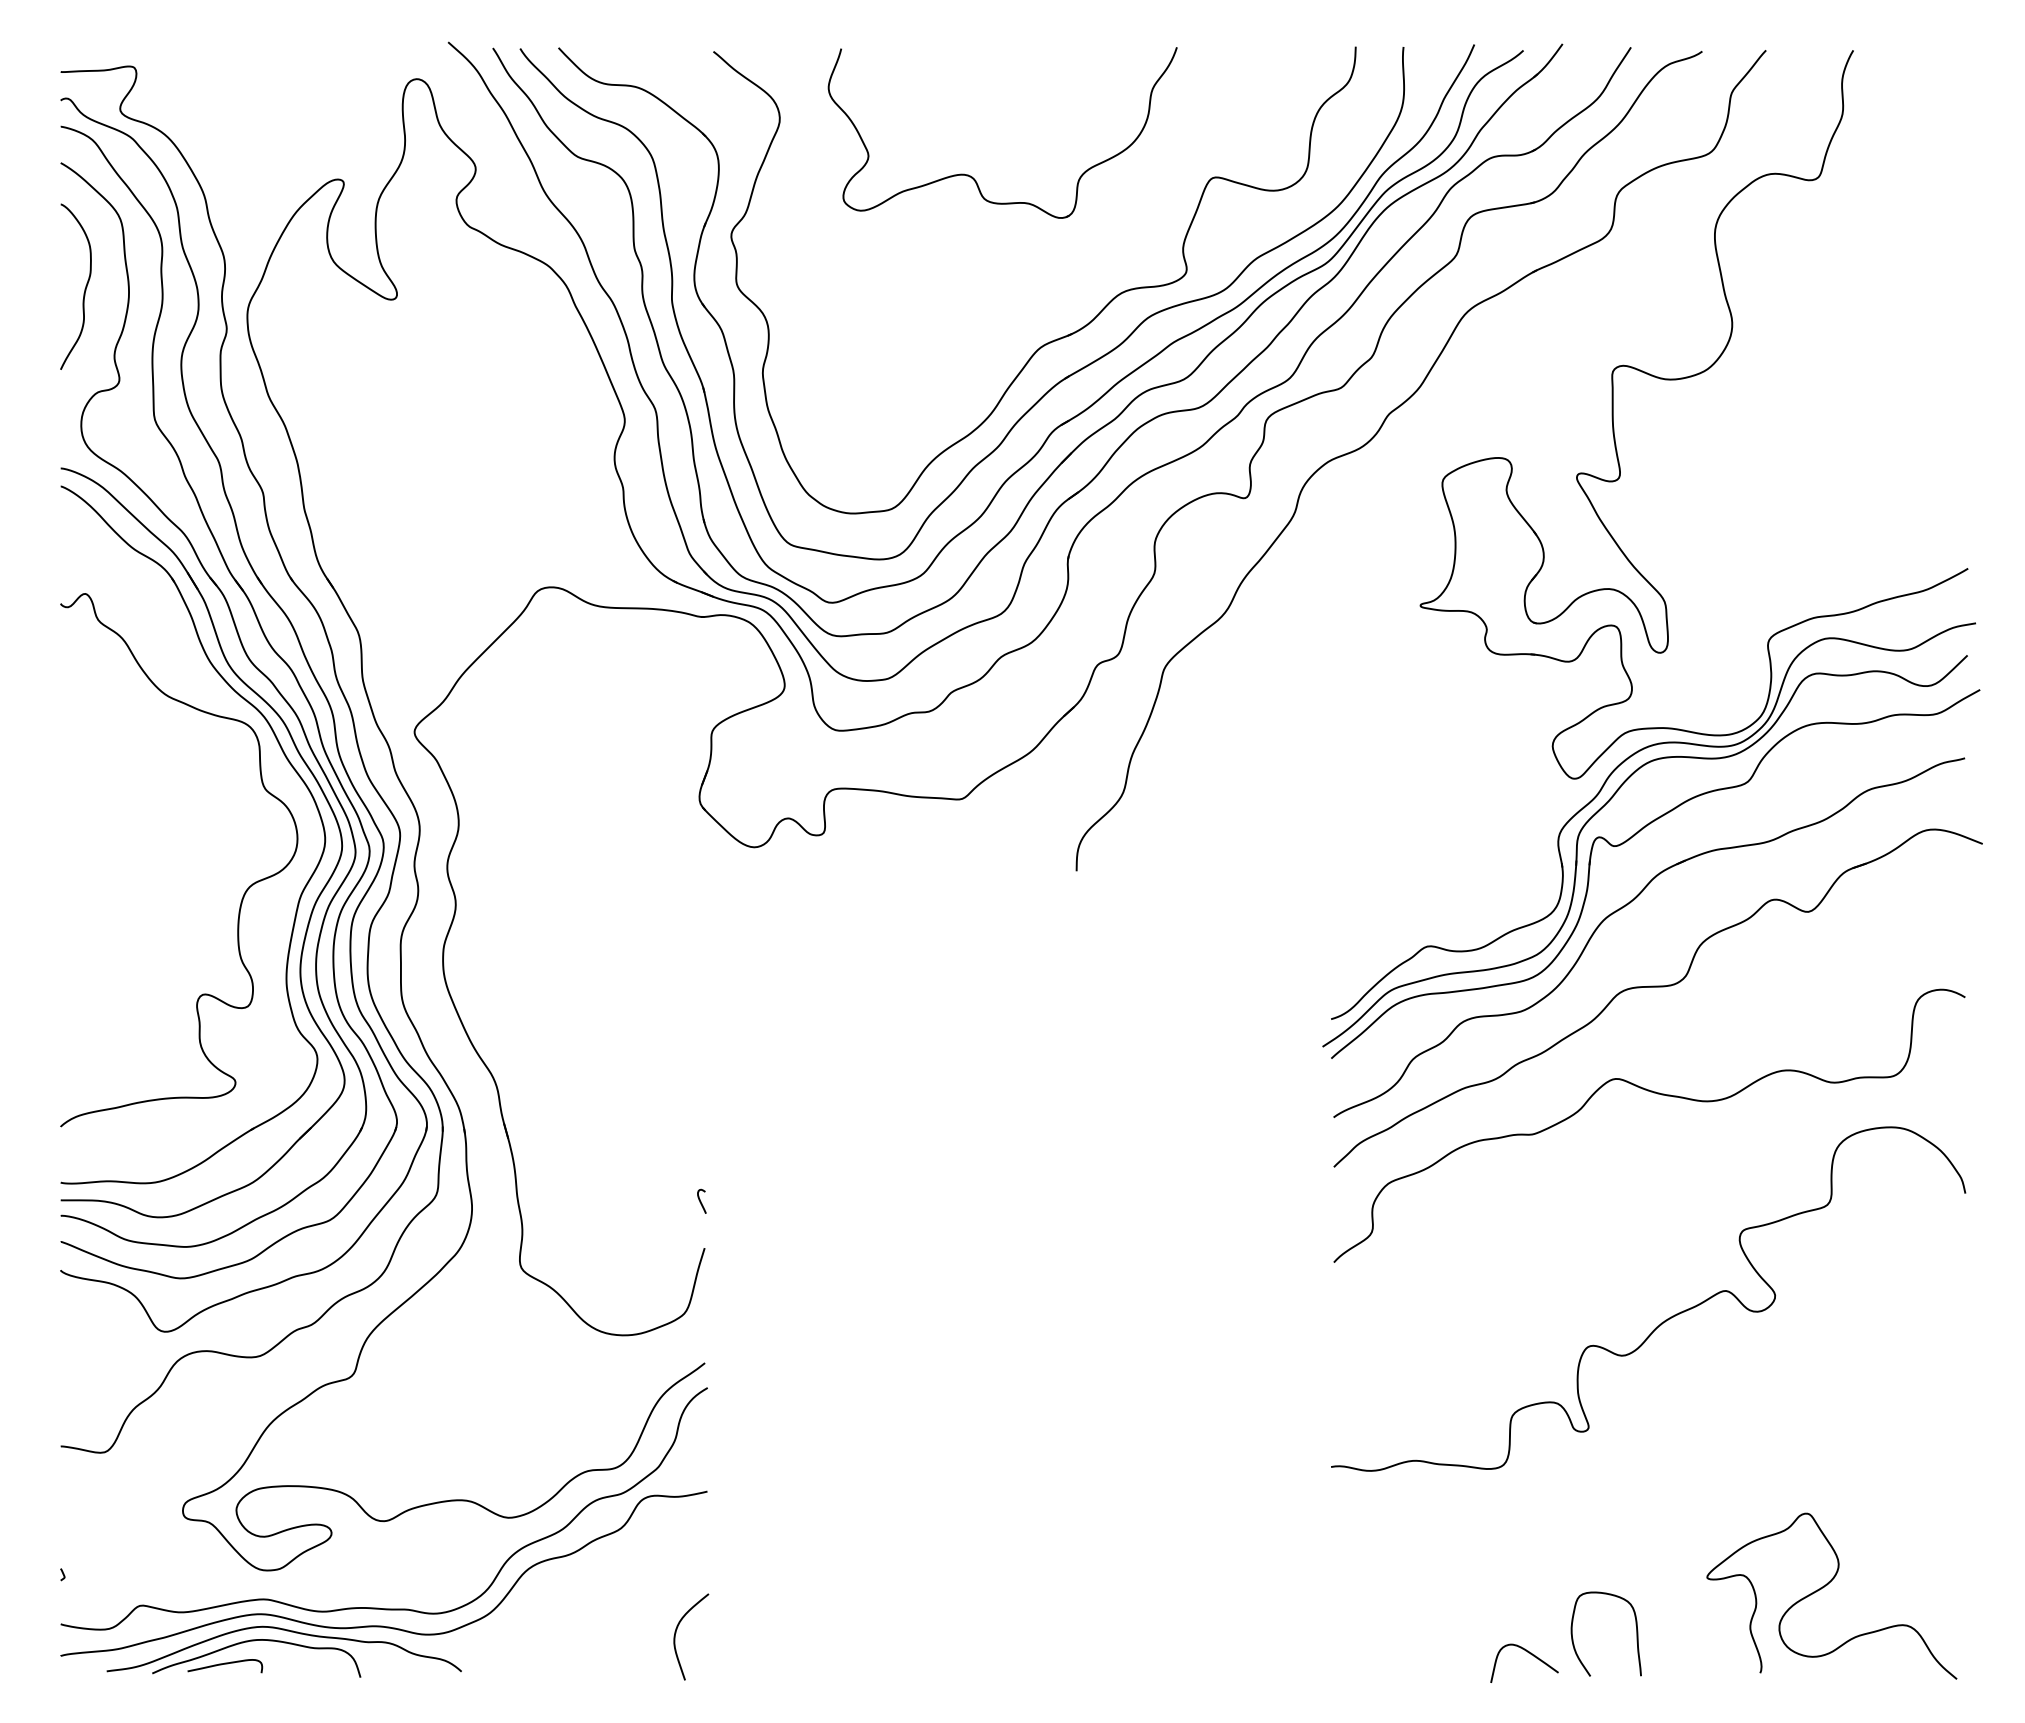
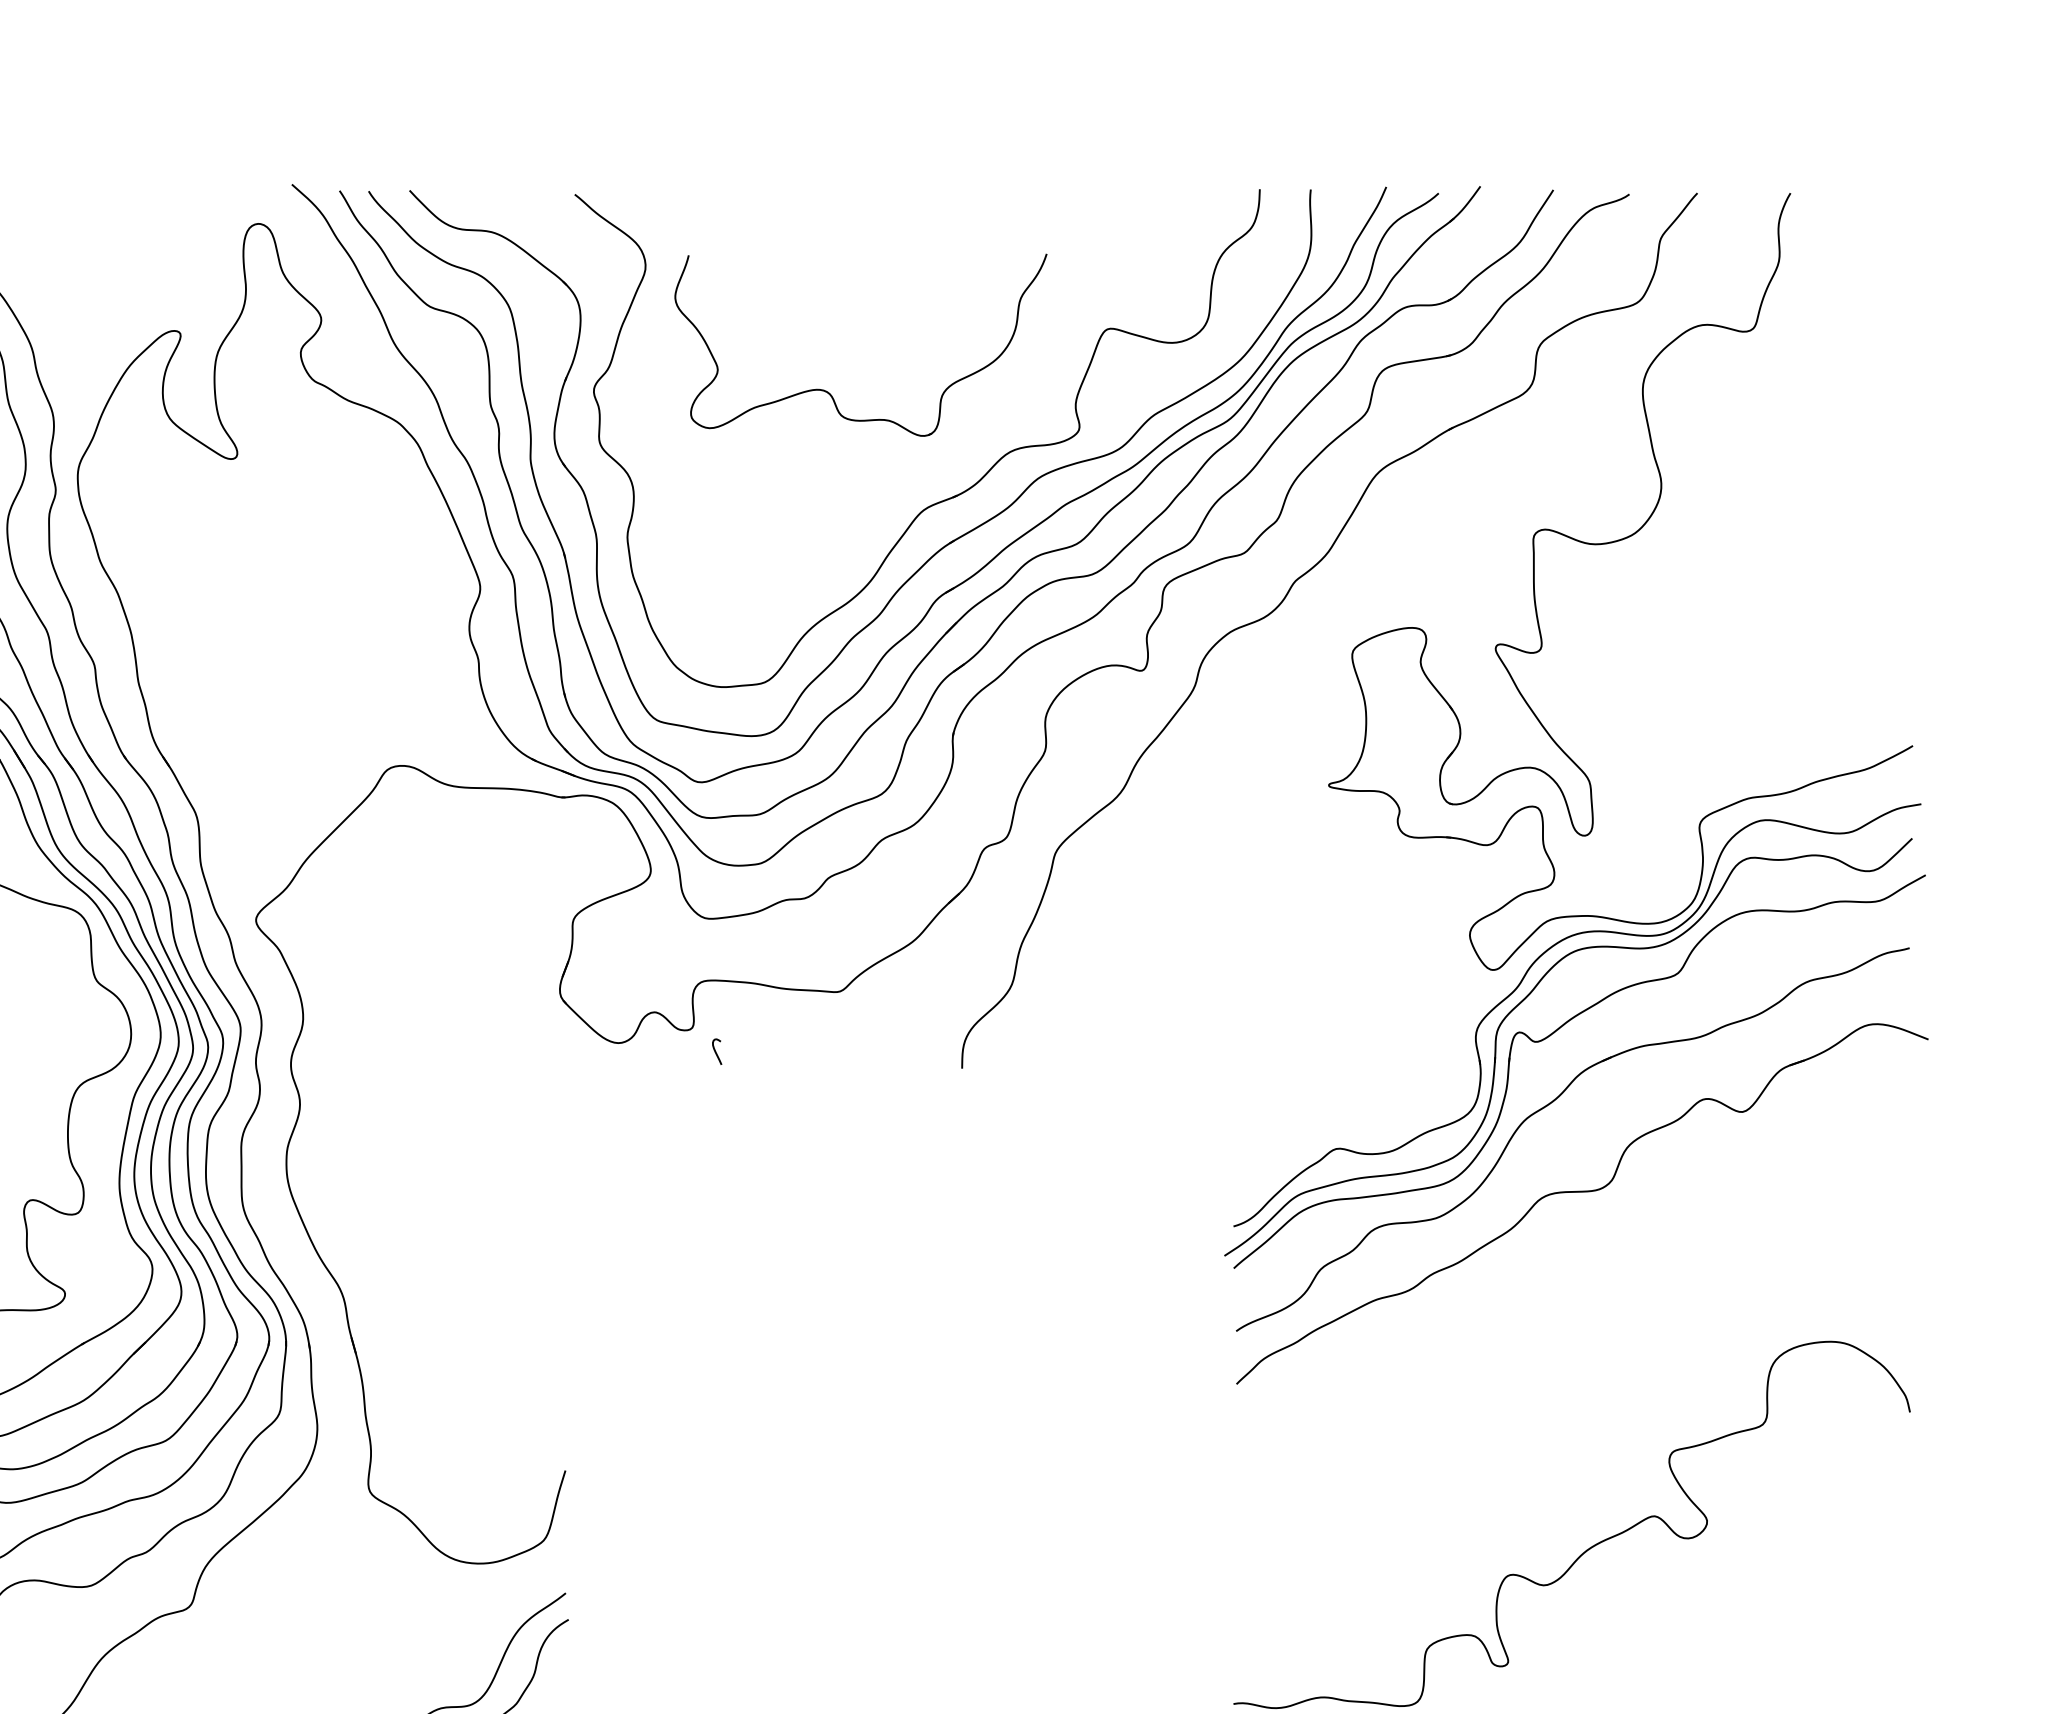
part: (972, 176) -> (828, 391), moved
curve: (1657, 1094) -> (1581, 1306), removed
curve: (700, 1200) -> (715, 1050), moved

